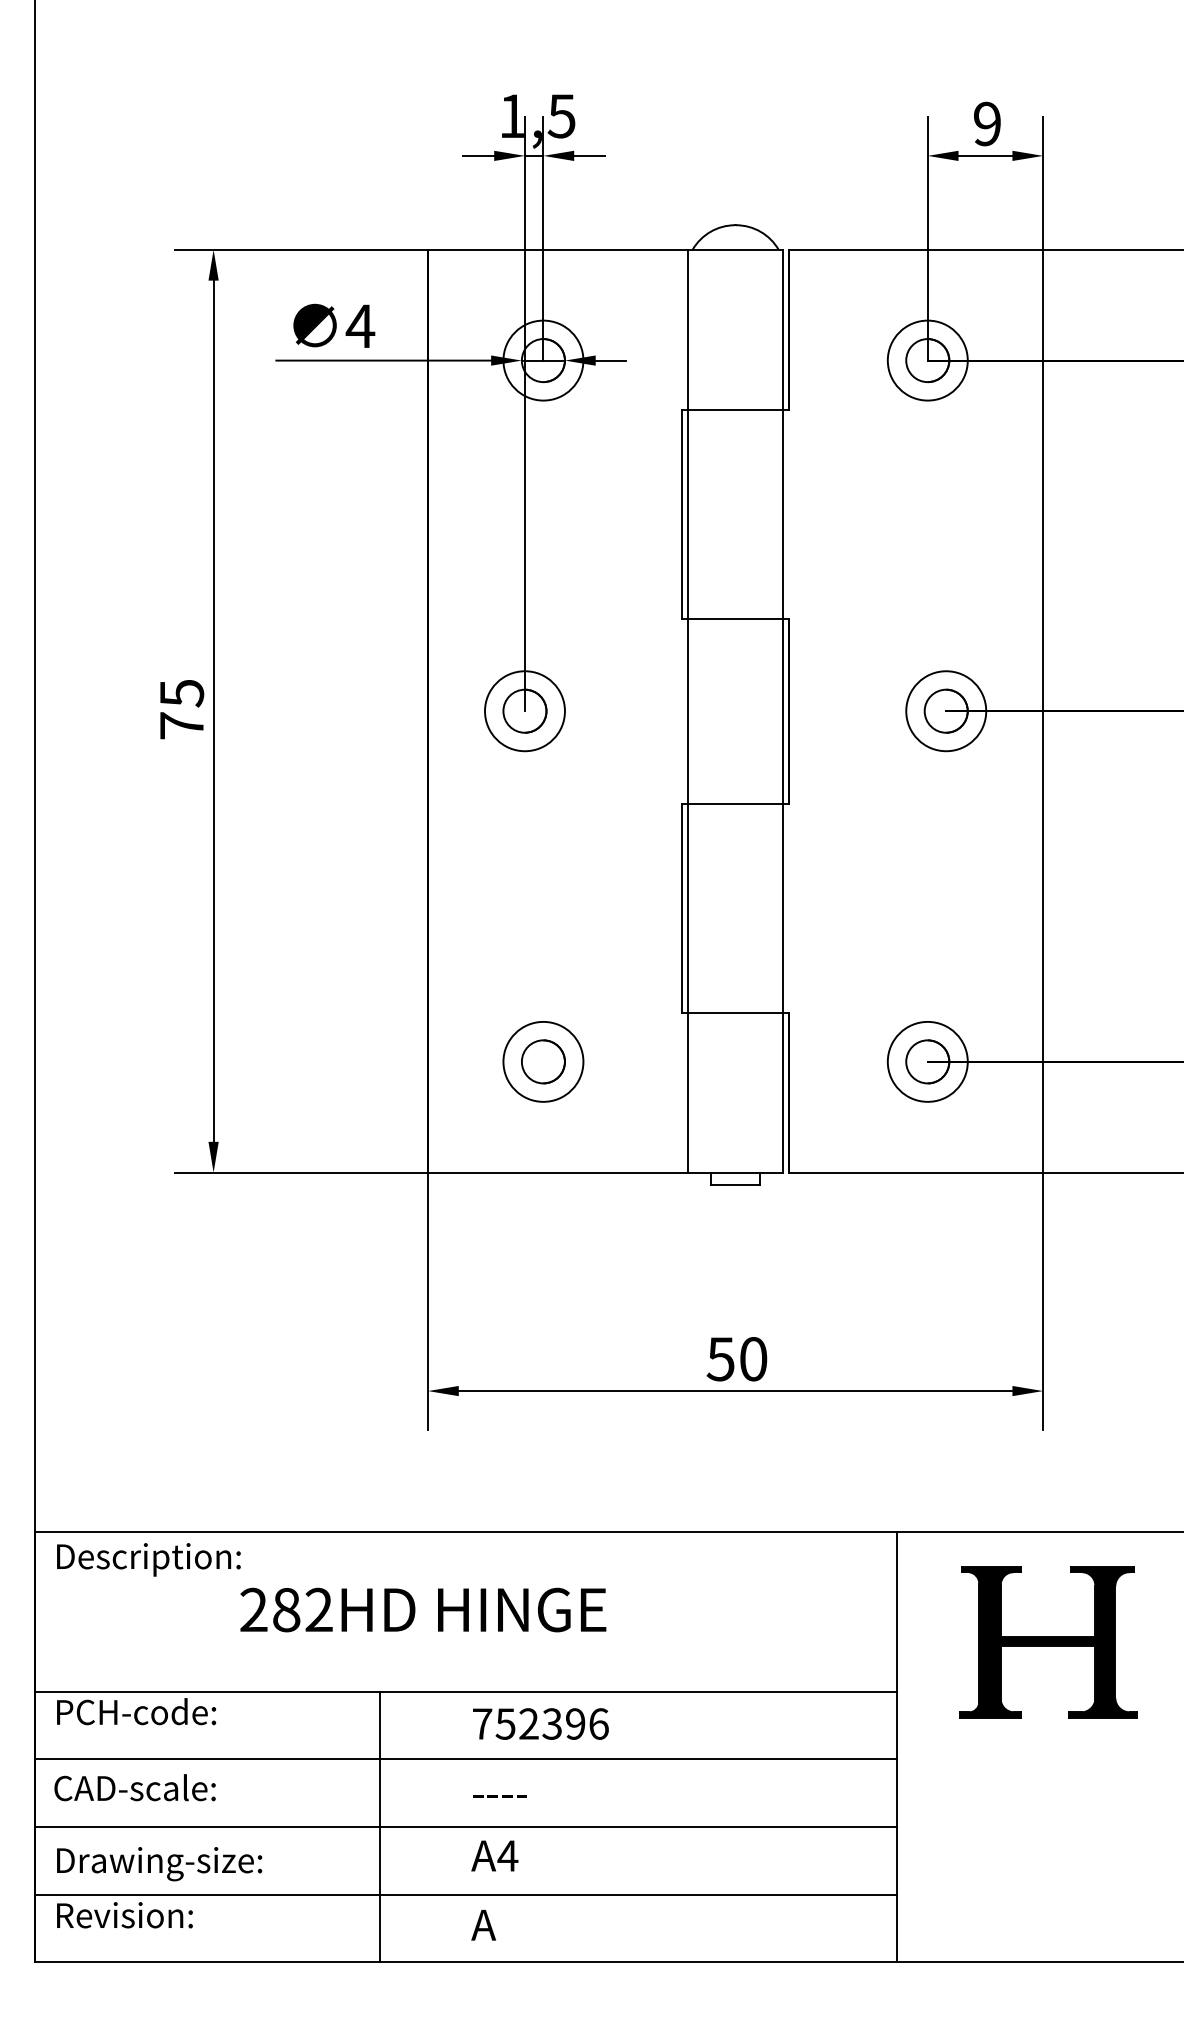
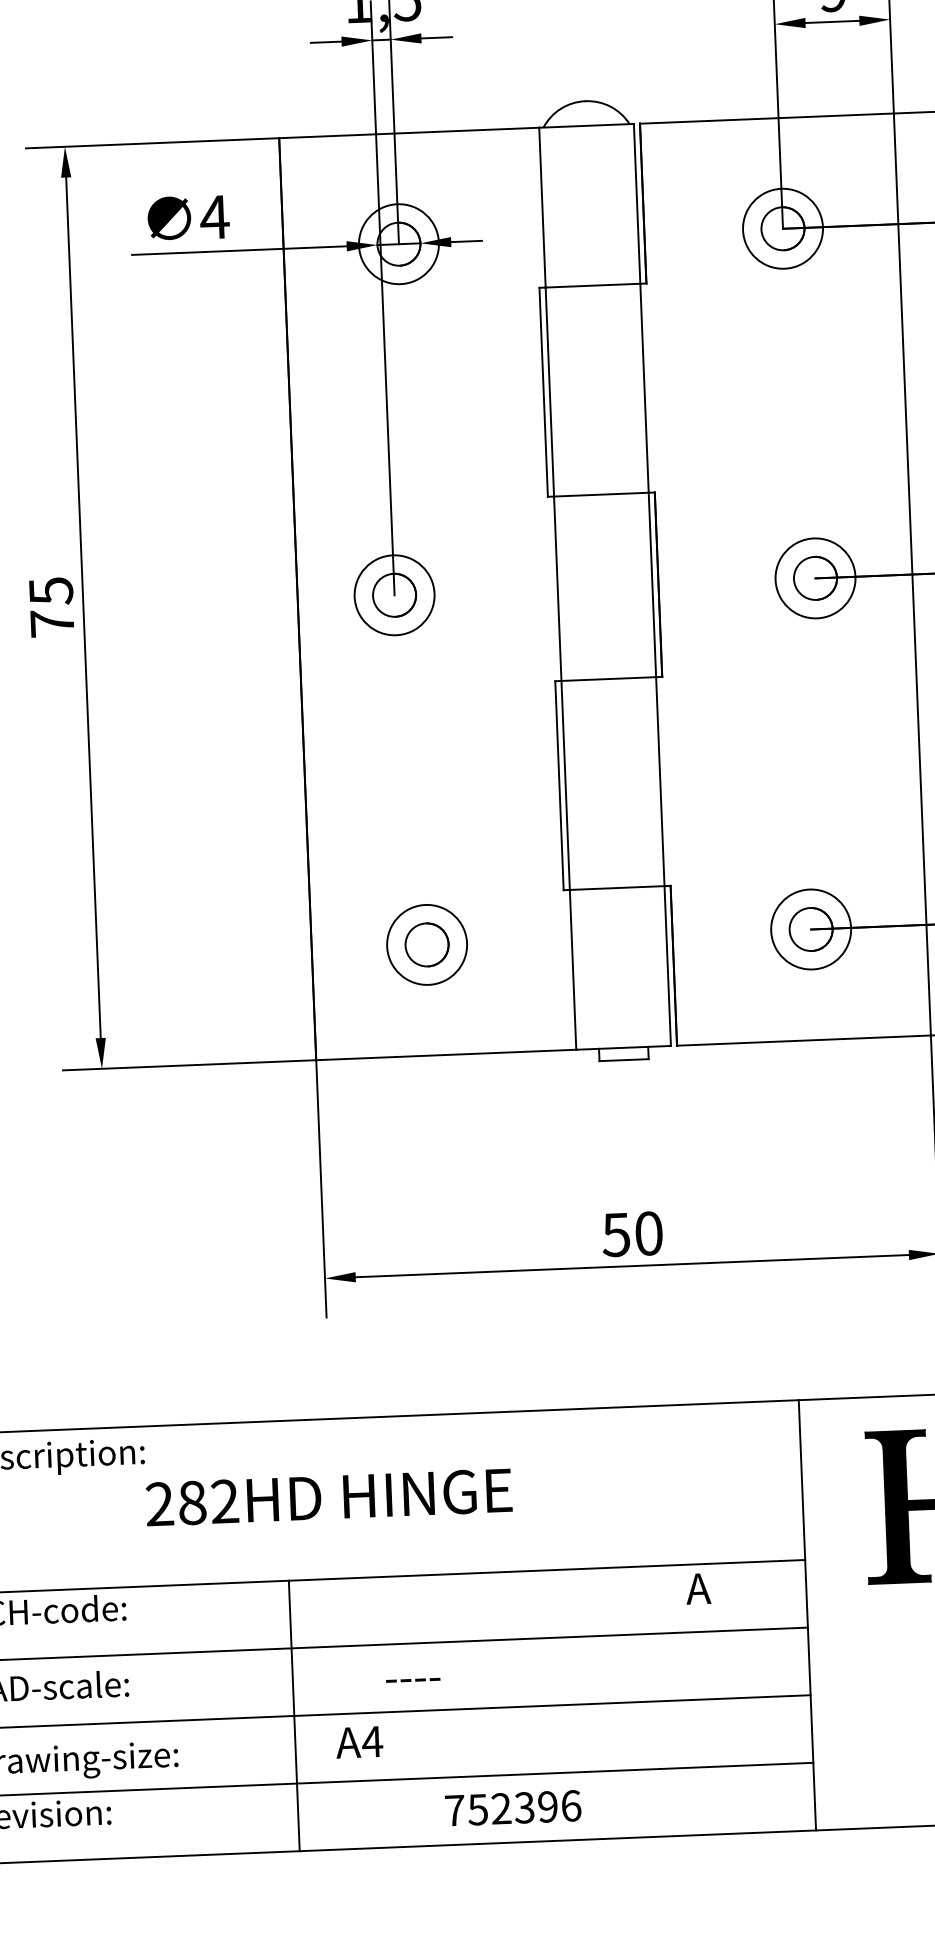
text: (540, 1723) -> (512, 1807), moved
text: (494, 1855) -> (359, 1741), moved
text: (483, 1925) -> (698, 1589), moved

